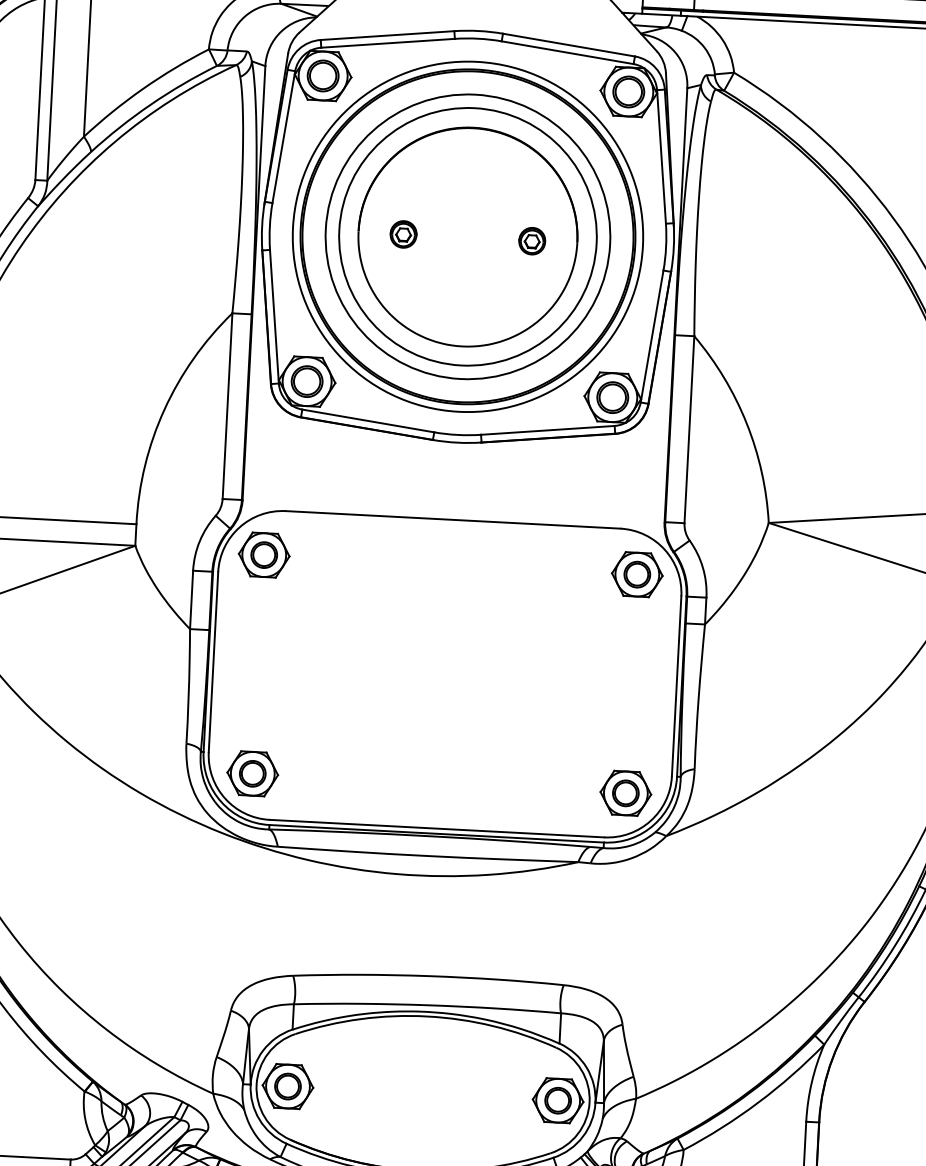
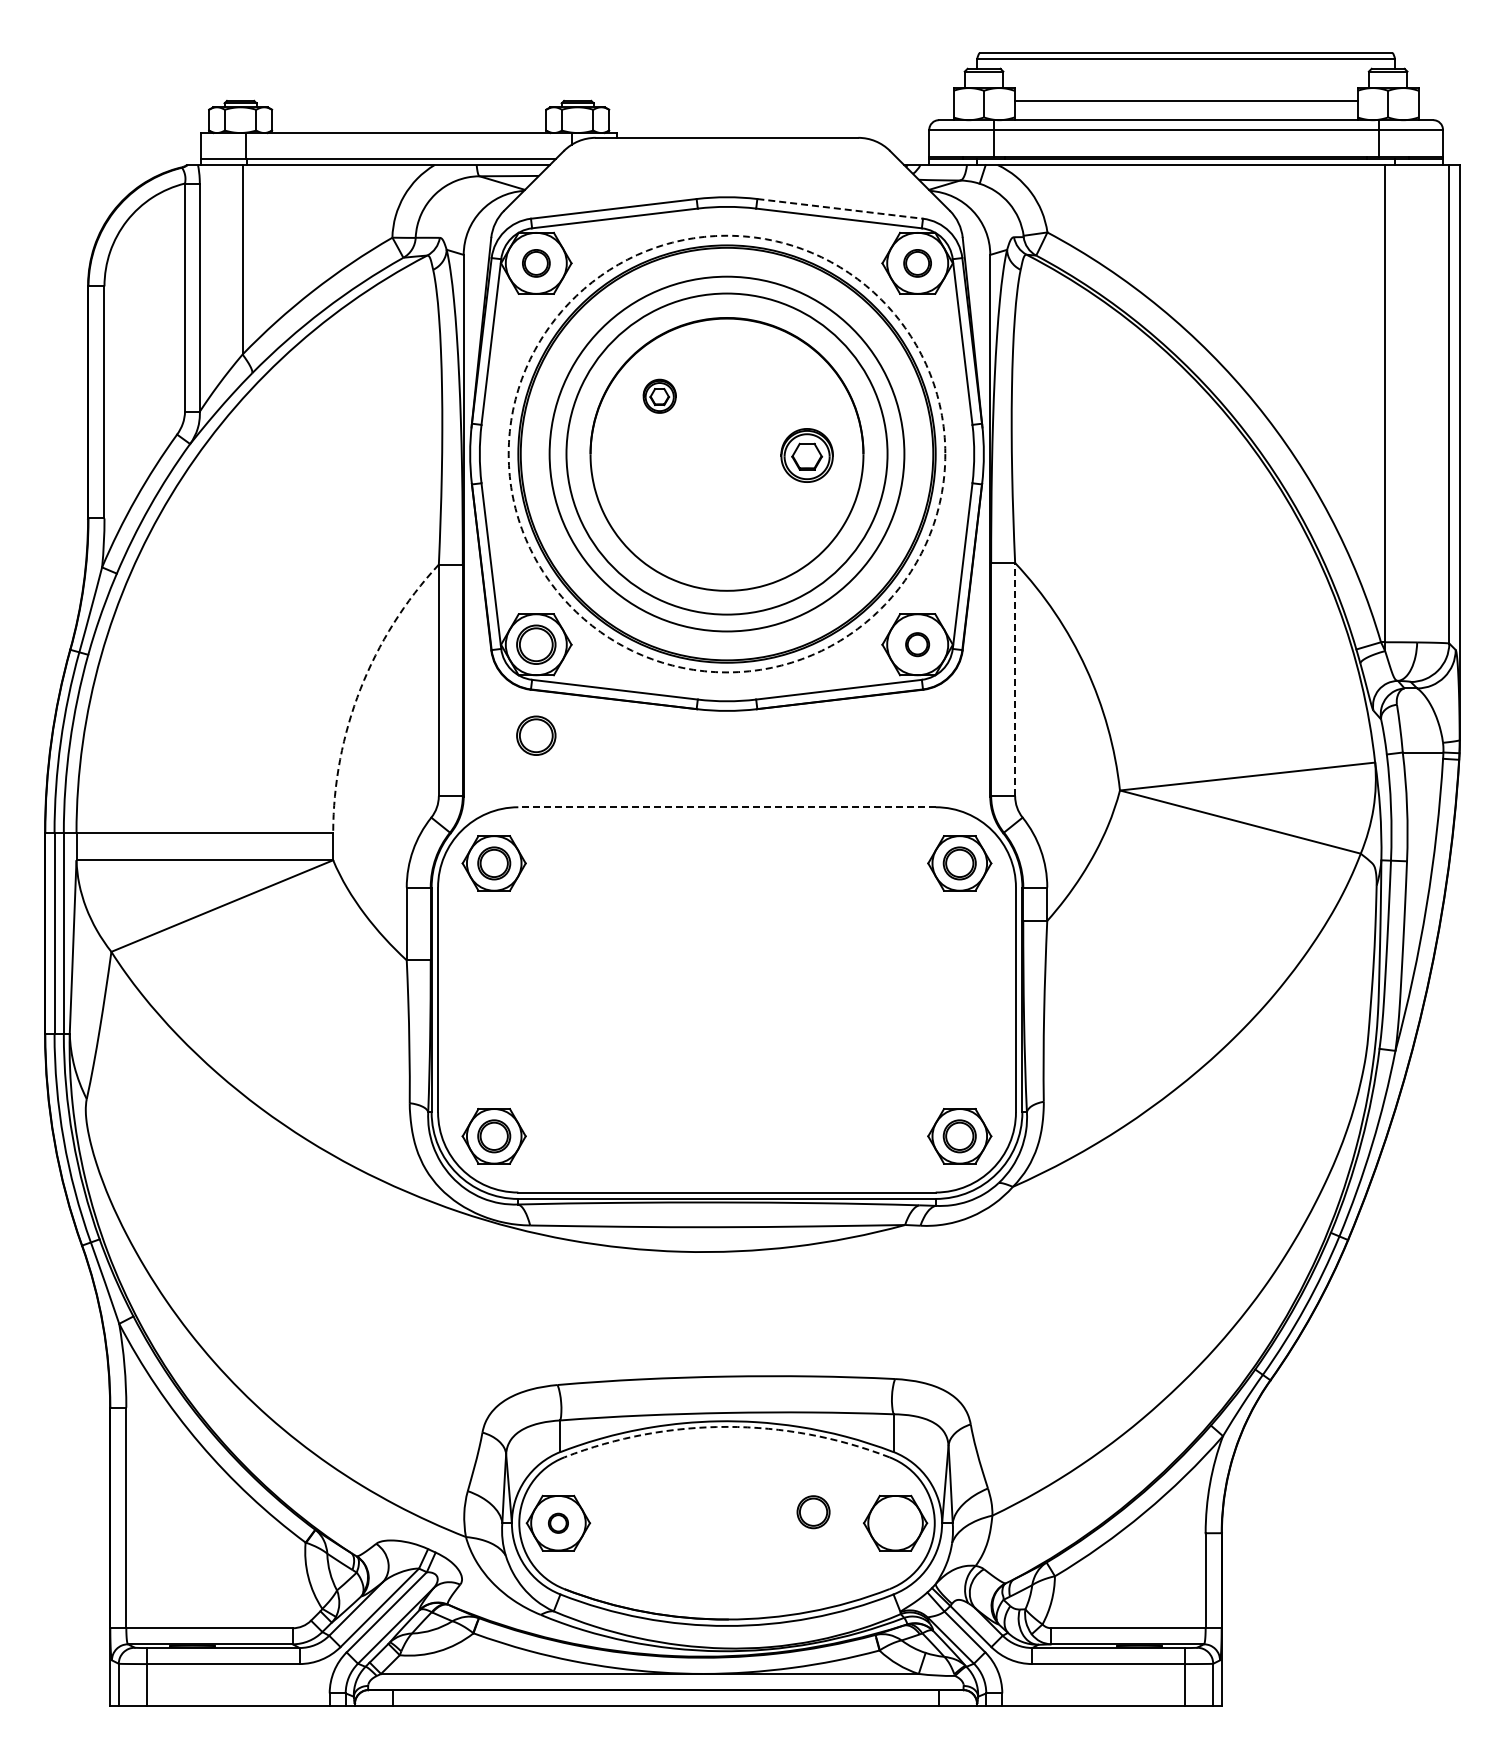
line: (569, 44) -> (840, 208), solid -> dashed
part: (323, 76) -> (536, 263), size x0.7
part: (628, 92) -> (917, 263), size x0.7
part: (403, 233) -> (659, 395), moved
circle: (467, 236) -> (726, 453), solid -> dashed
part: (532, 240) -> (807, 454), size x1.6
part: (612, 397) -> (917, 644), size x0.6
arc: (164, 409) -> (360, 688), solid -> dashed
line: (689, 429) -> (1015, 679), solid -> dashed
part: (303, 454) -> (536, 735), added
line: (453, 520) -> (727, 807), solid -> dashed
arc: (427, 1016) -> (727, 1426), solid -> dashed
part: (288, 1086) -> (558, 1523), size x0.6
part: (558, 1100) -> (813, 1512), moved

